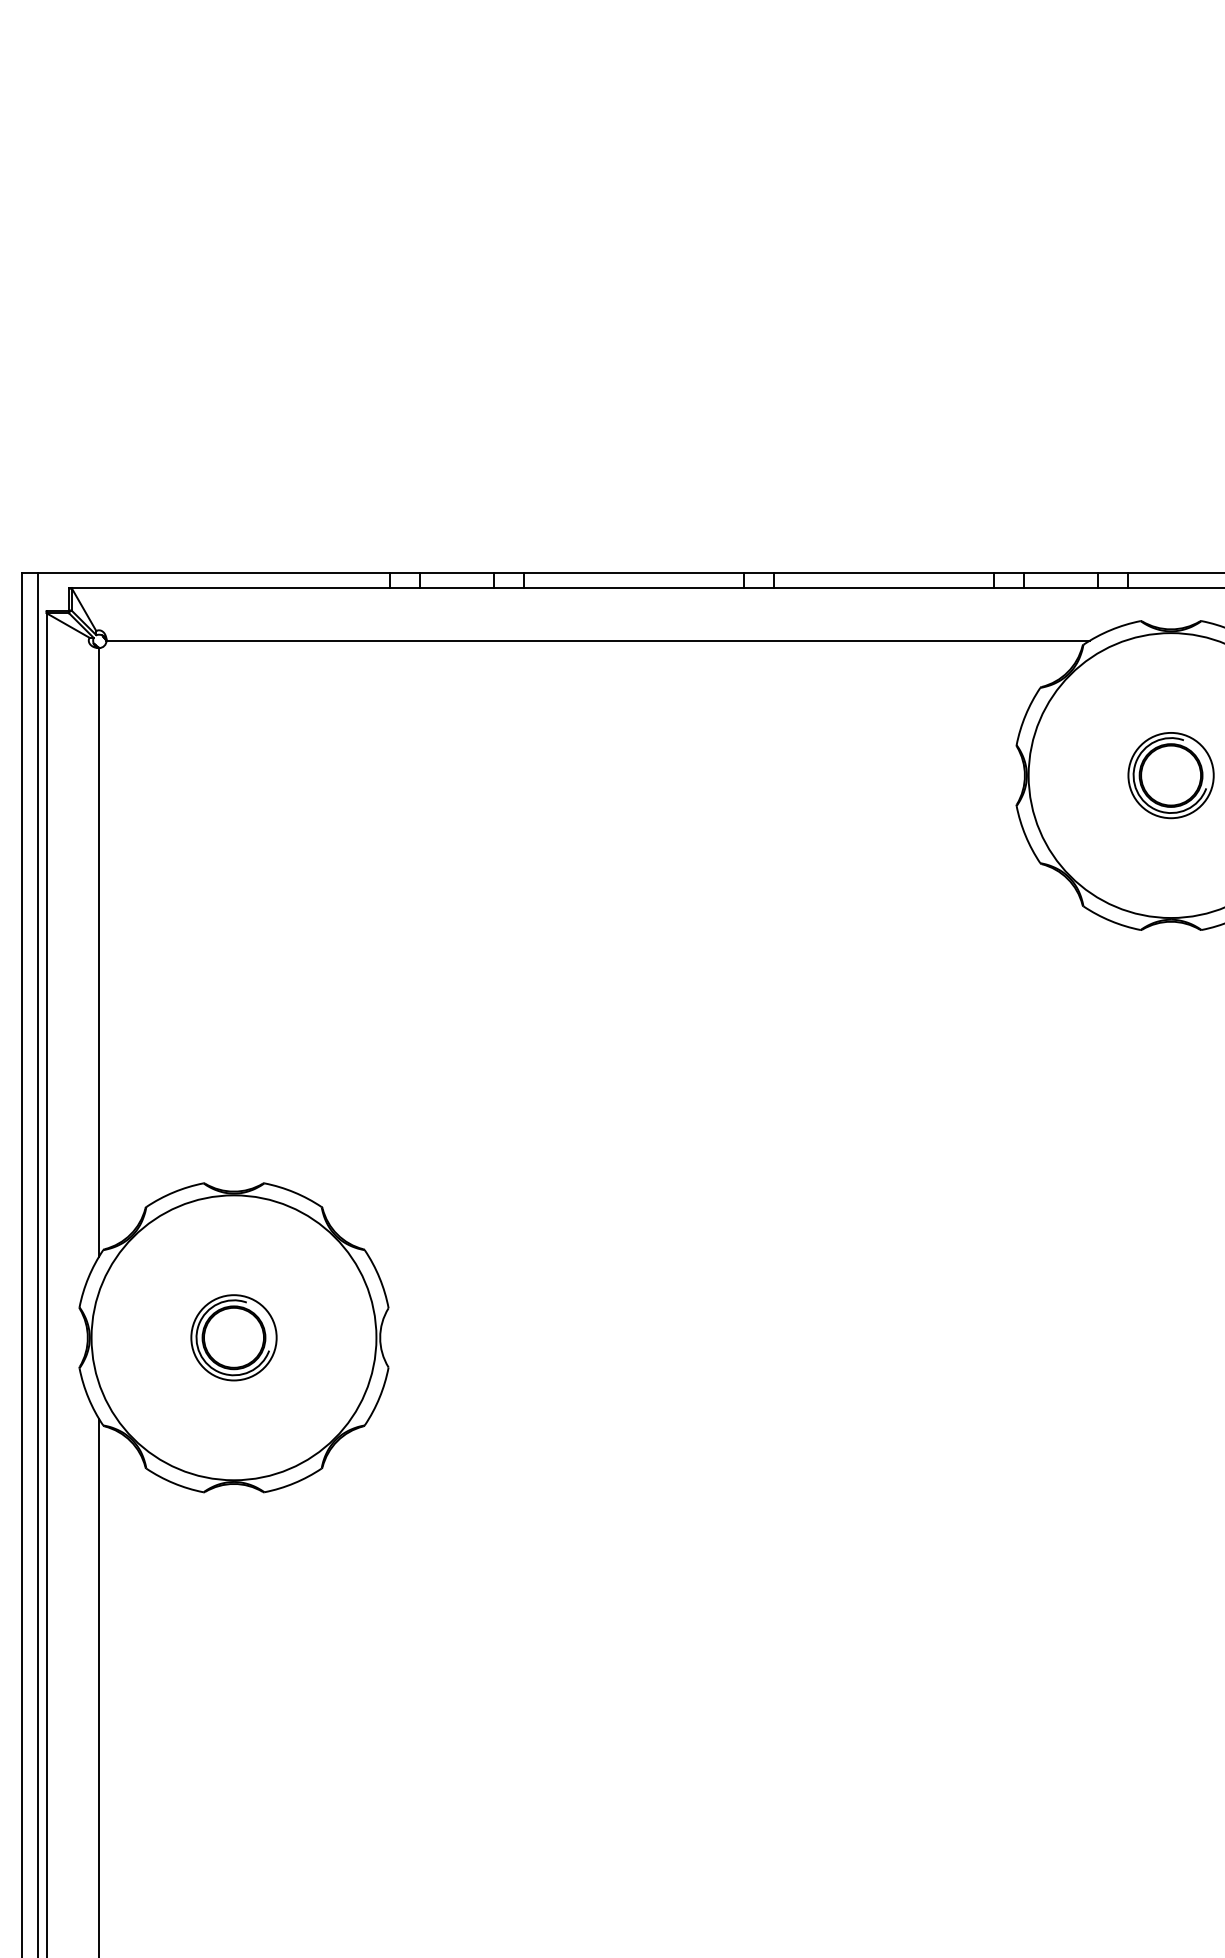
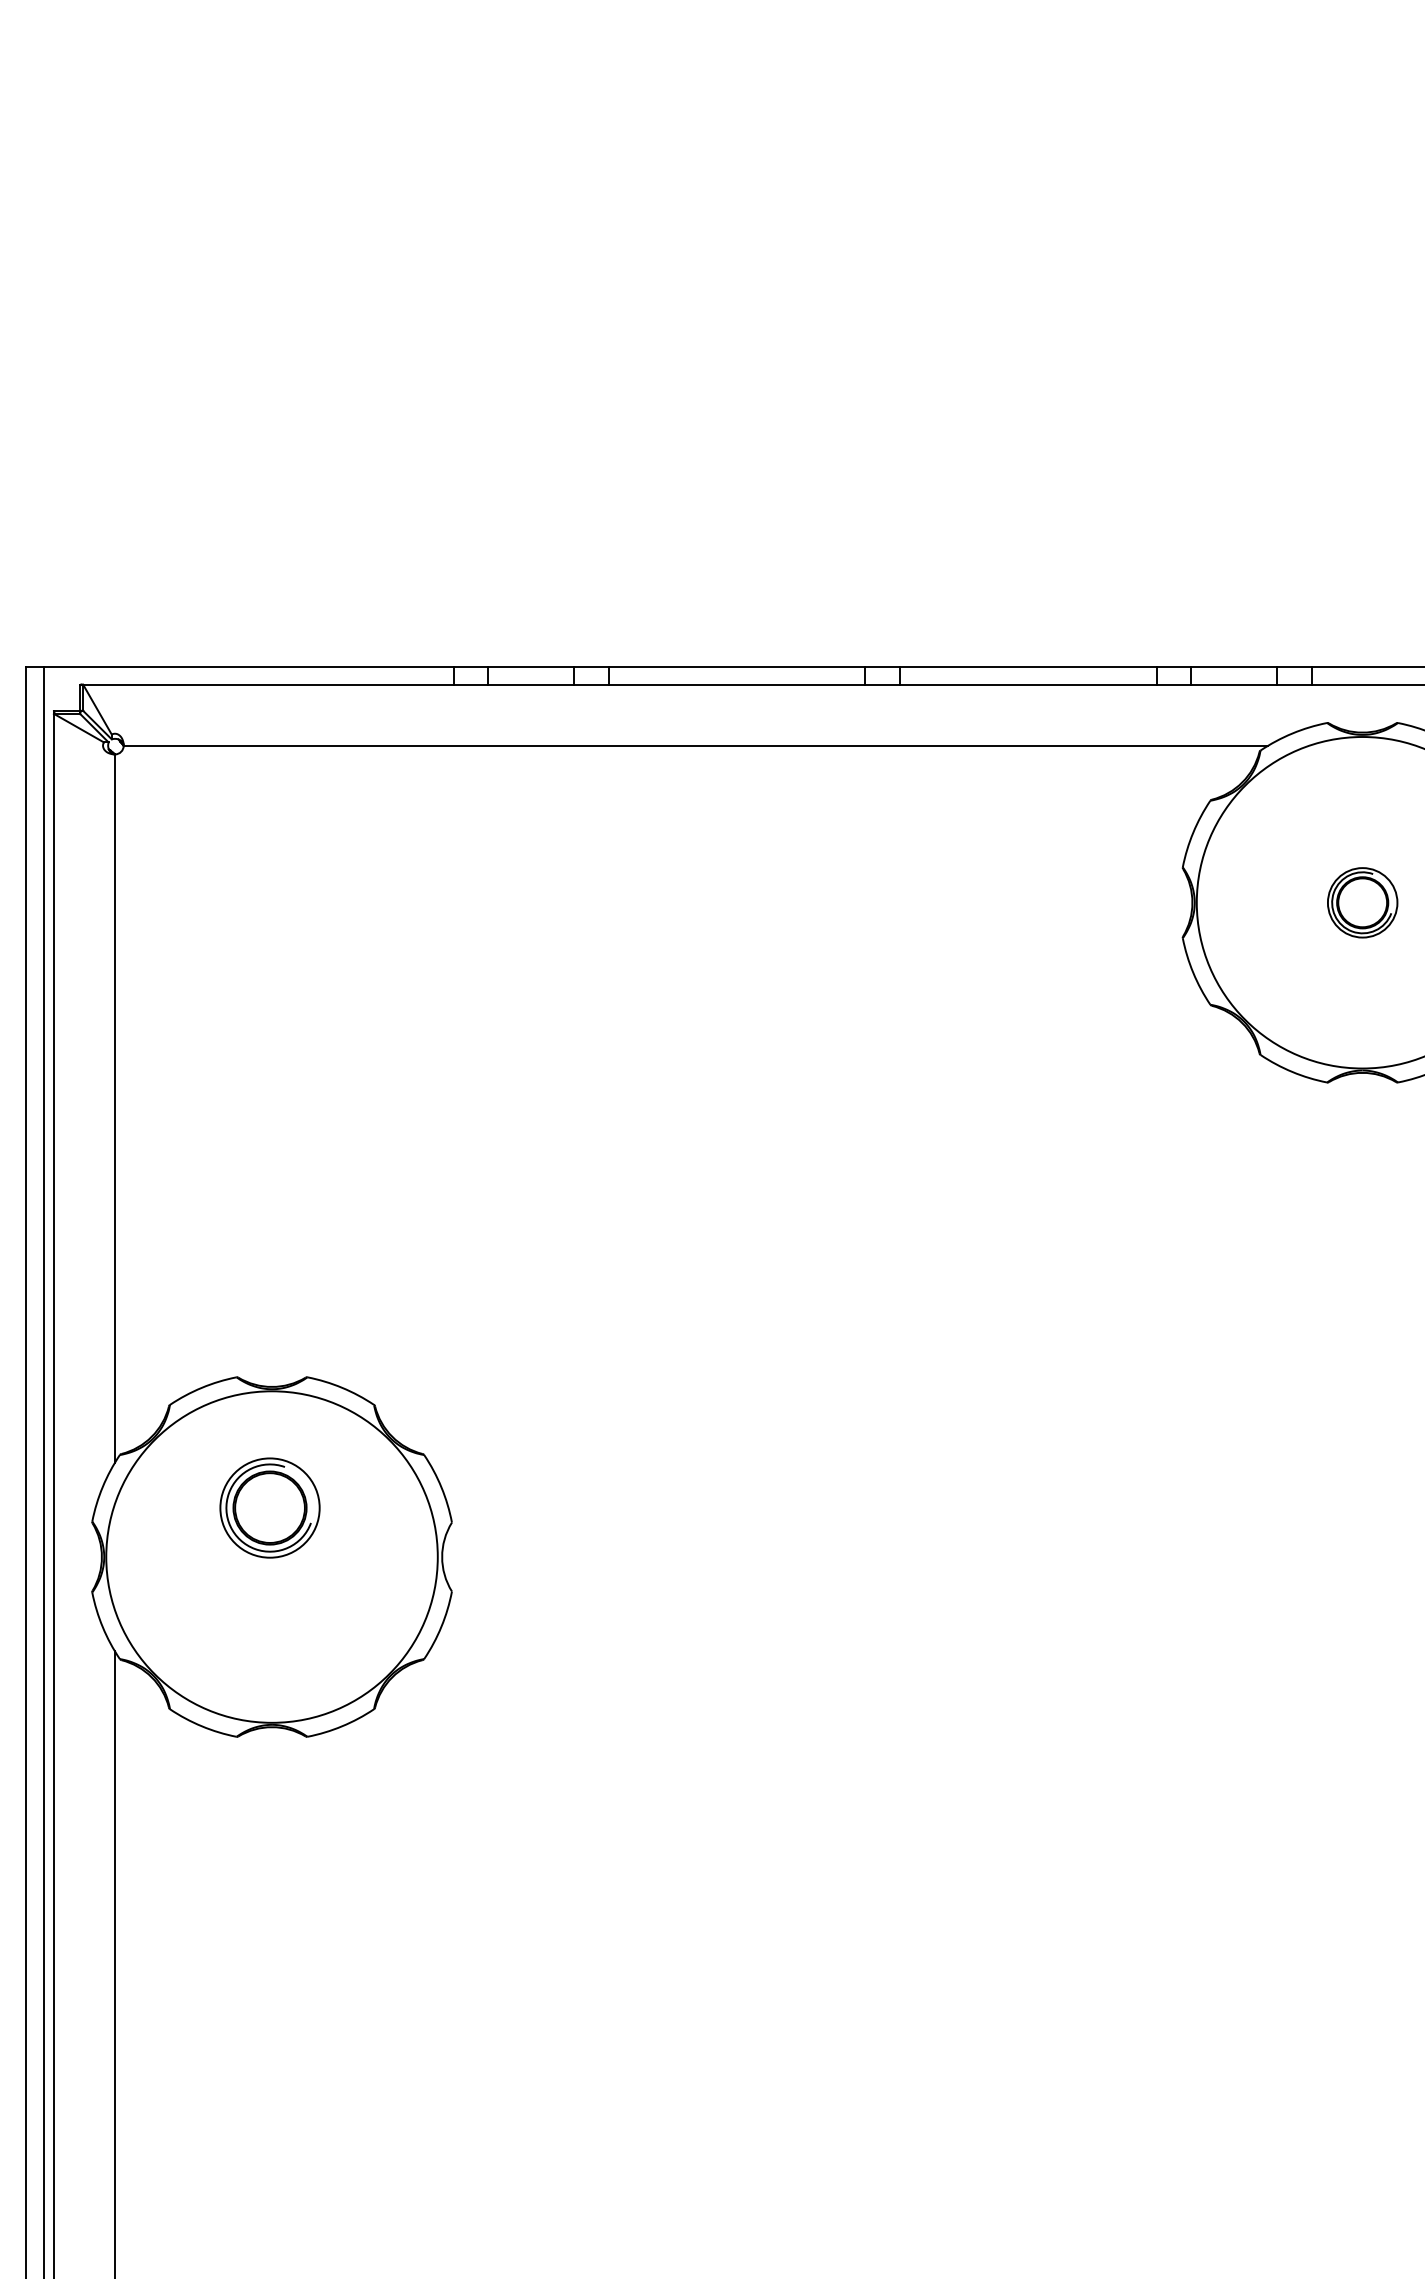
part: (1171, 775) -> (1362, 902), size x0.7
part: (233, 1337) -> (269, 1507), moved

